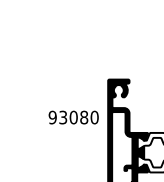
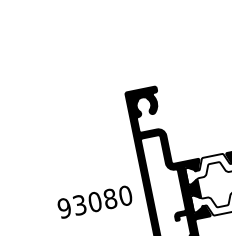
text: (73, 117) -> (94, 202), moved

